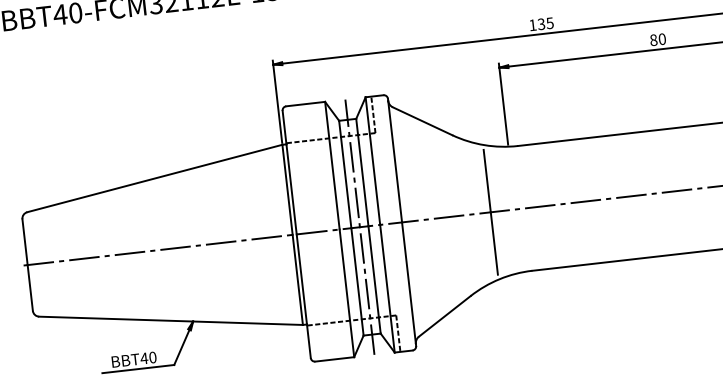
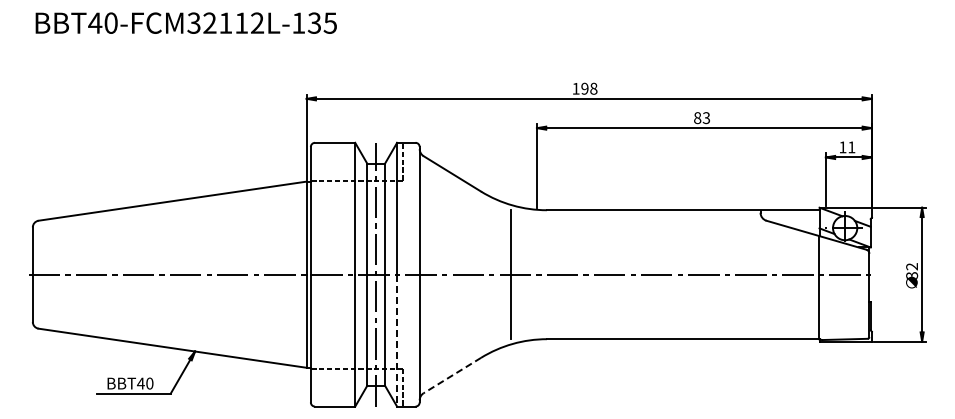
text: (545, 23) -> (589, 88), 135 -> 198
text: (662, 38) -> (706, 117), 80 -> 83
line: (387, 288) -> (397, 340), solid -> dashed
line: (444, 316) -> (452, 375), solid -> dashed

